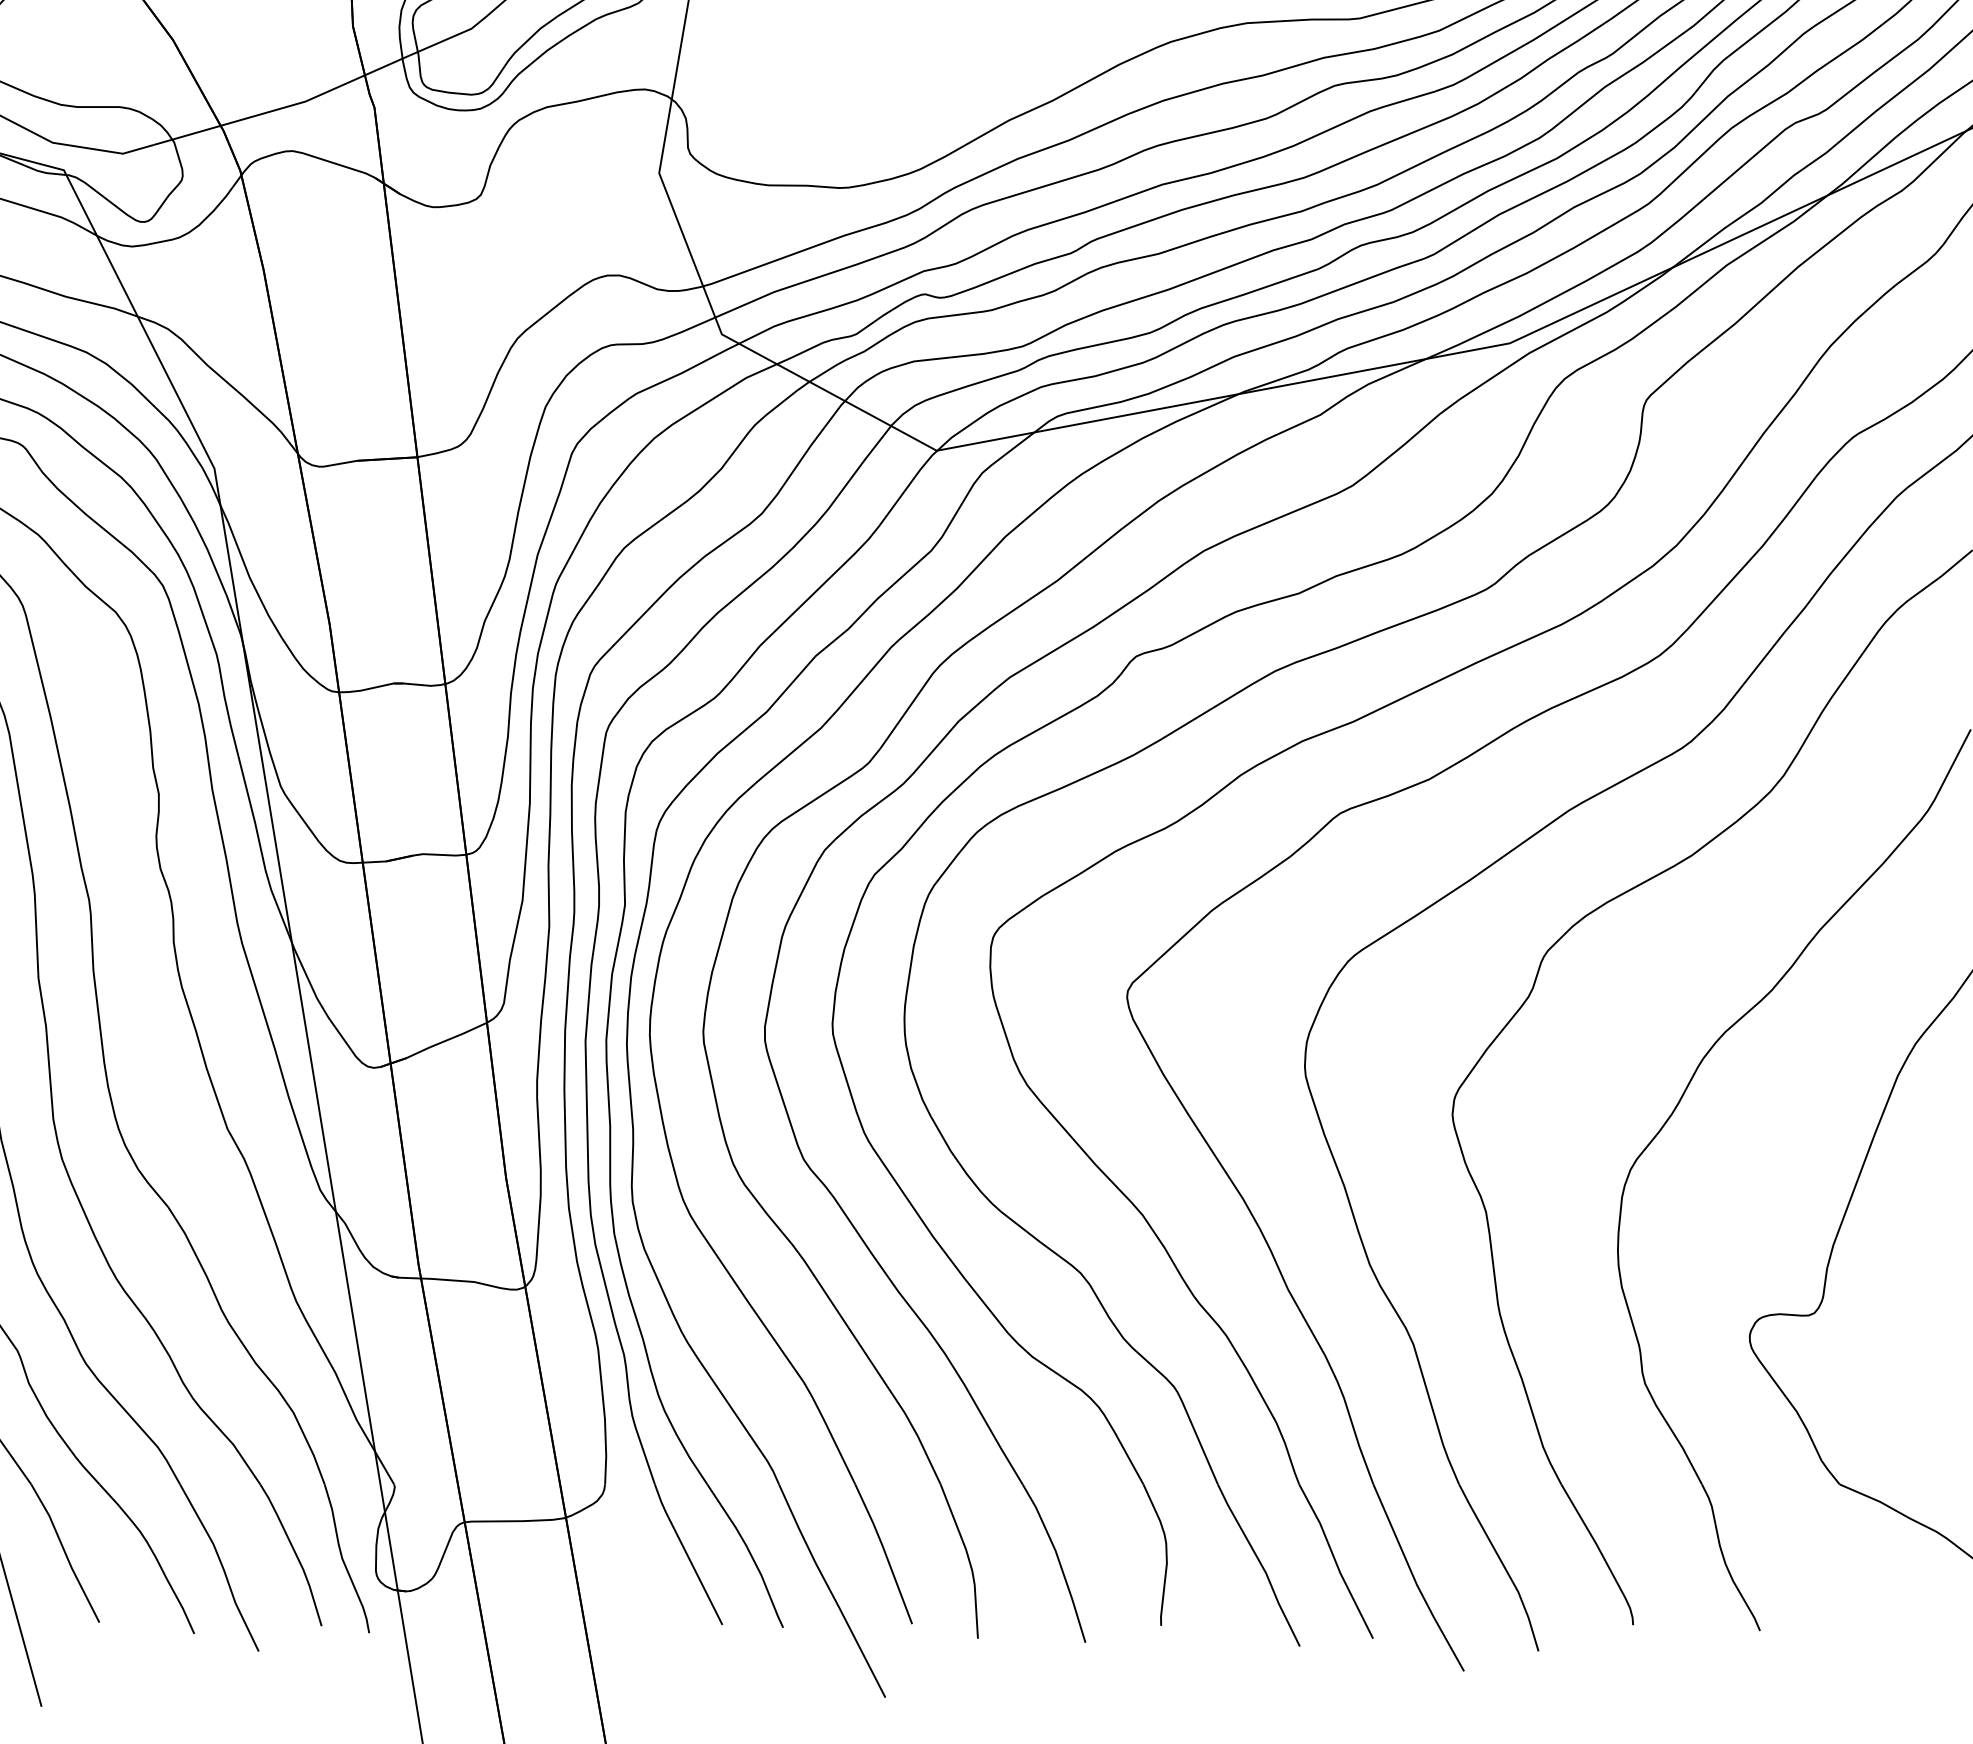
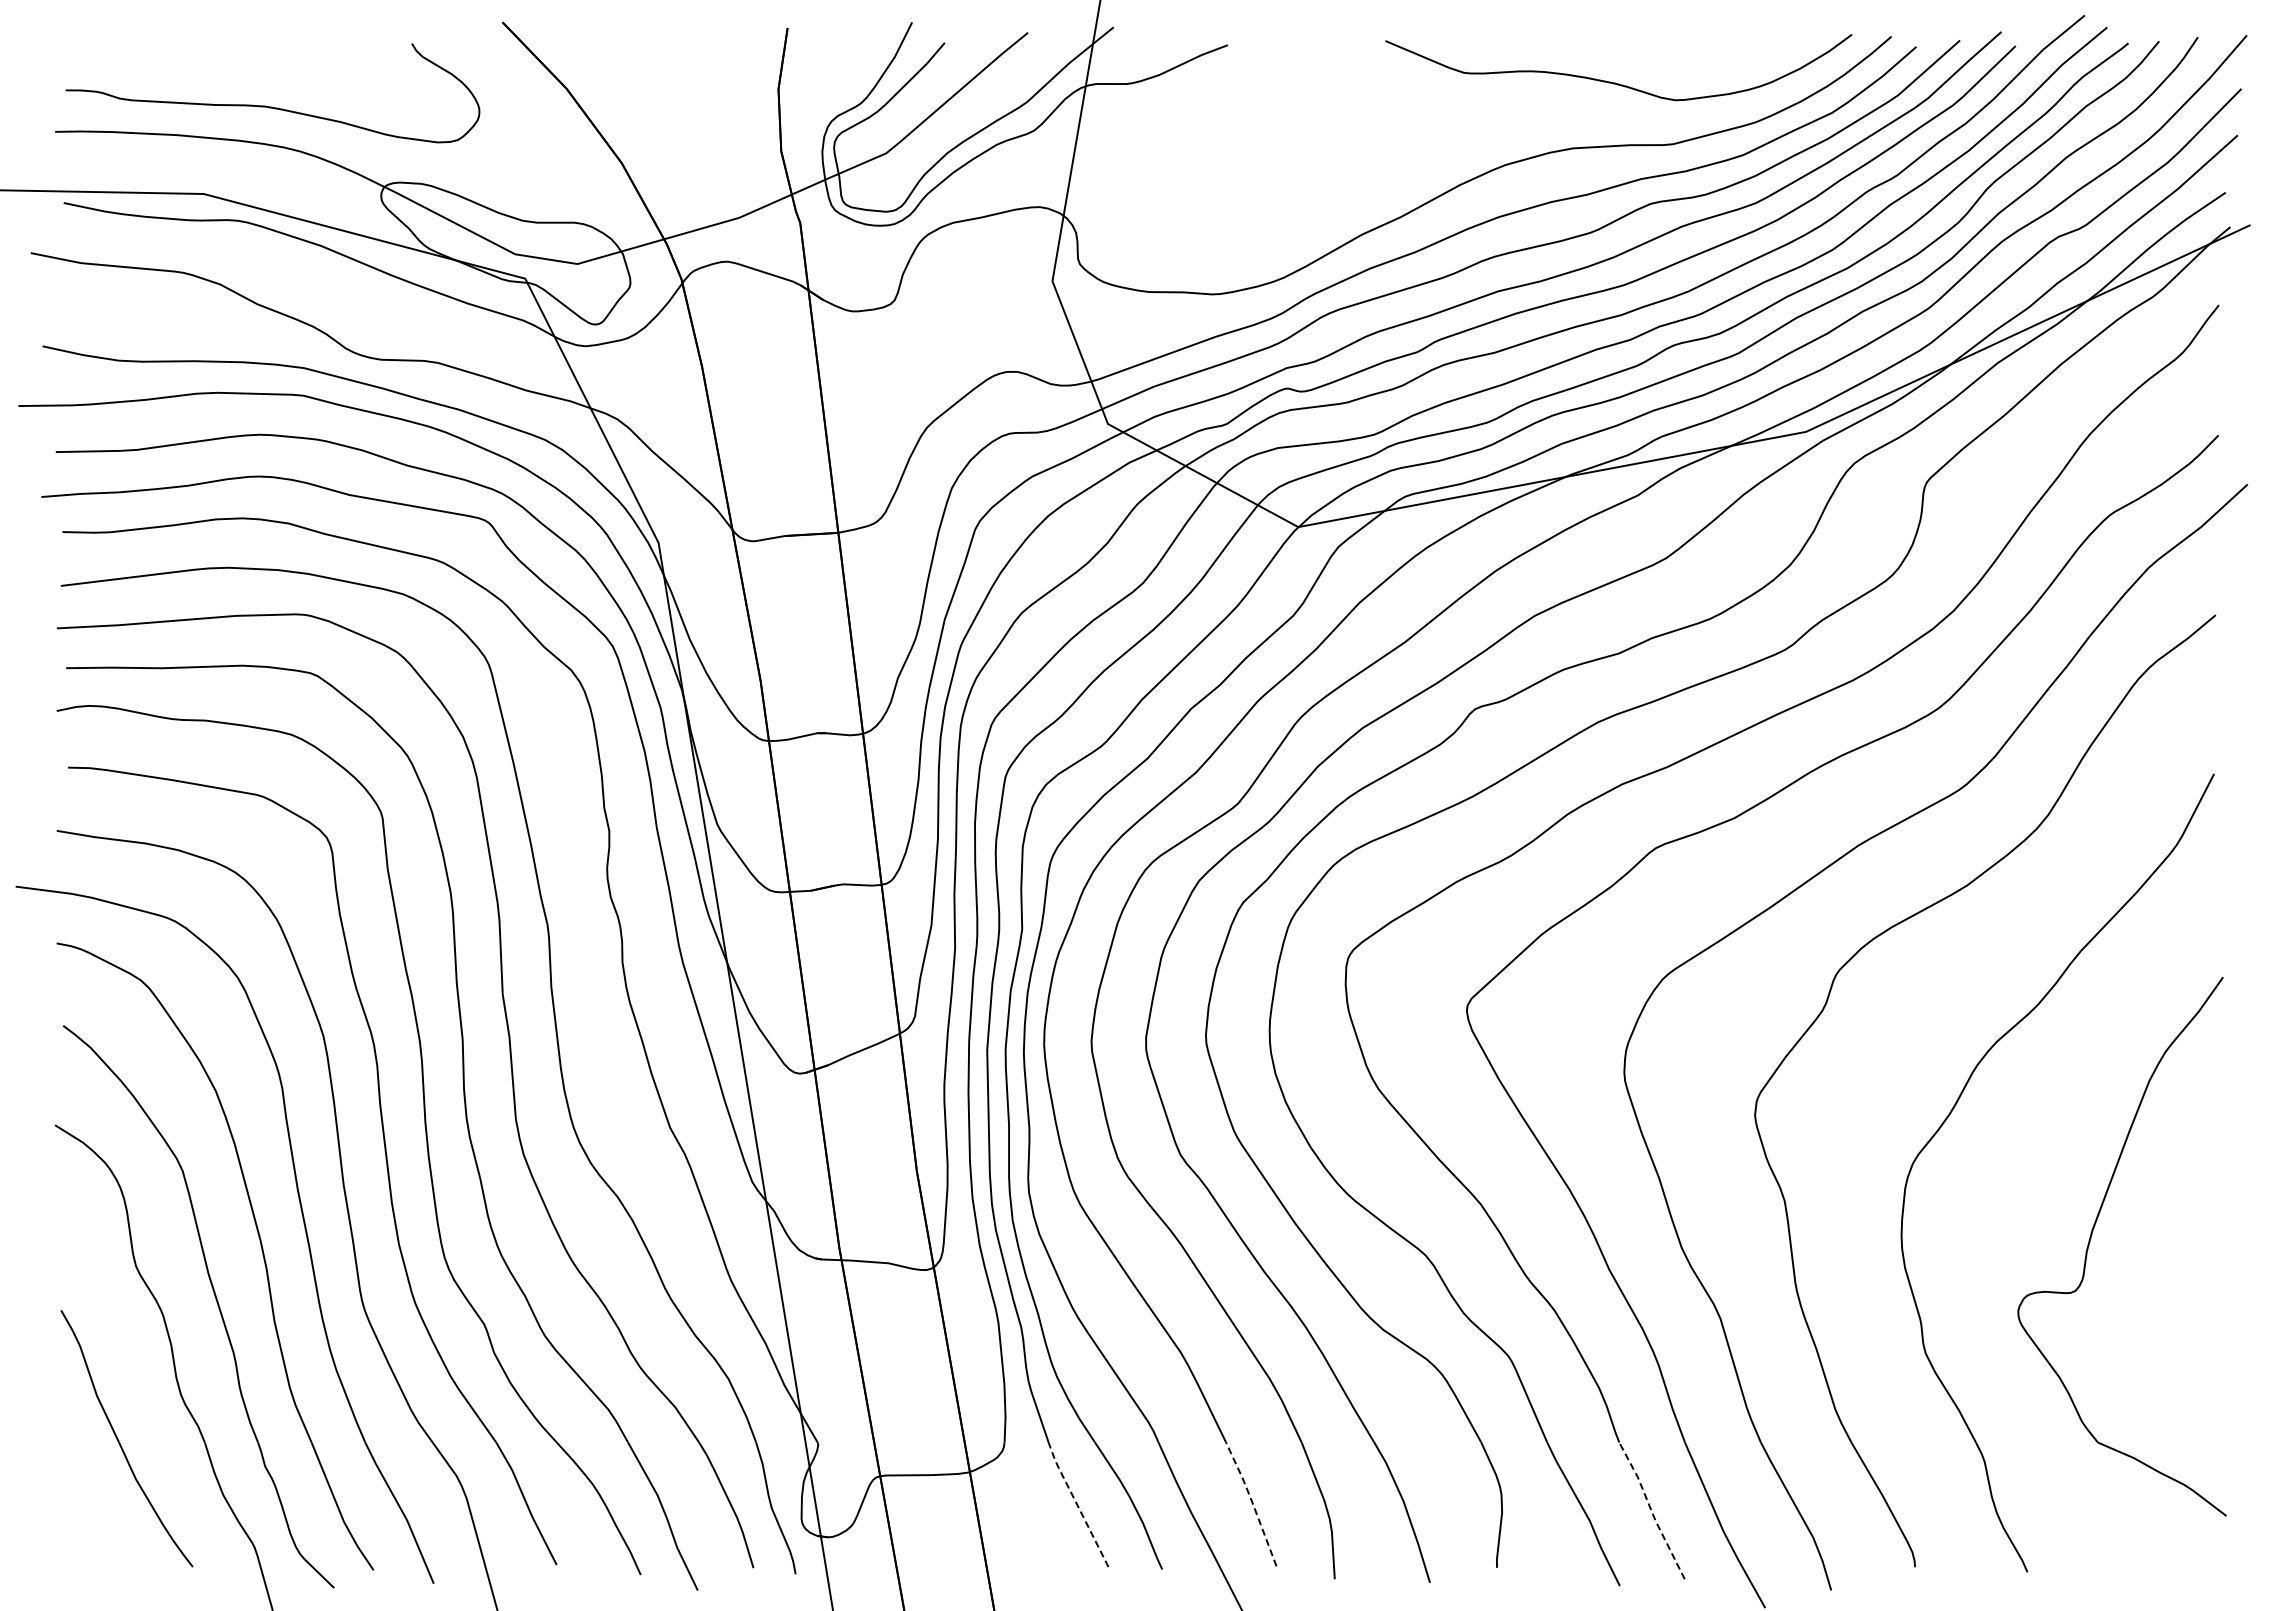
line: (885, 1552) -> (1252, 1502), solid -> dashed
line: (686, 1553) -> (1076, 1503), solid -> dashed
line: (1335, 1561) -> (1651, 1510), solid -> dashed

